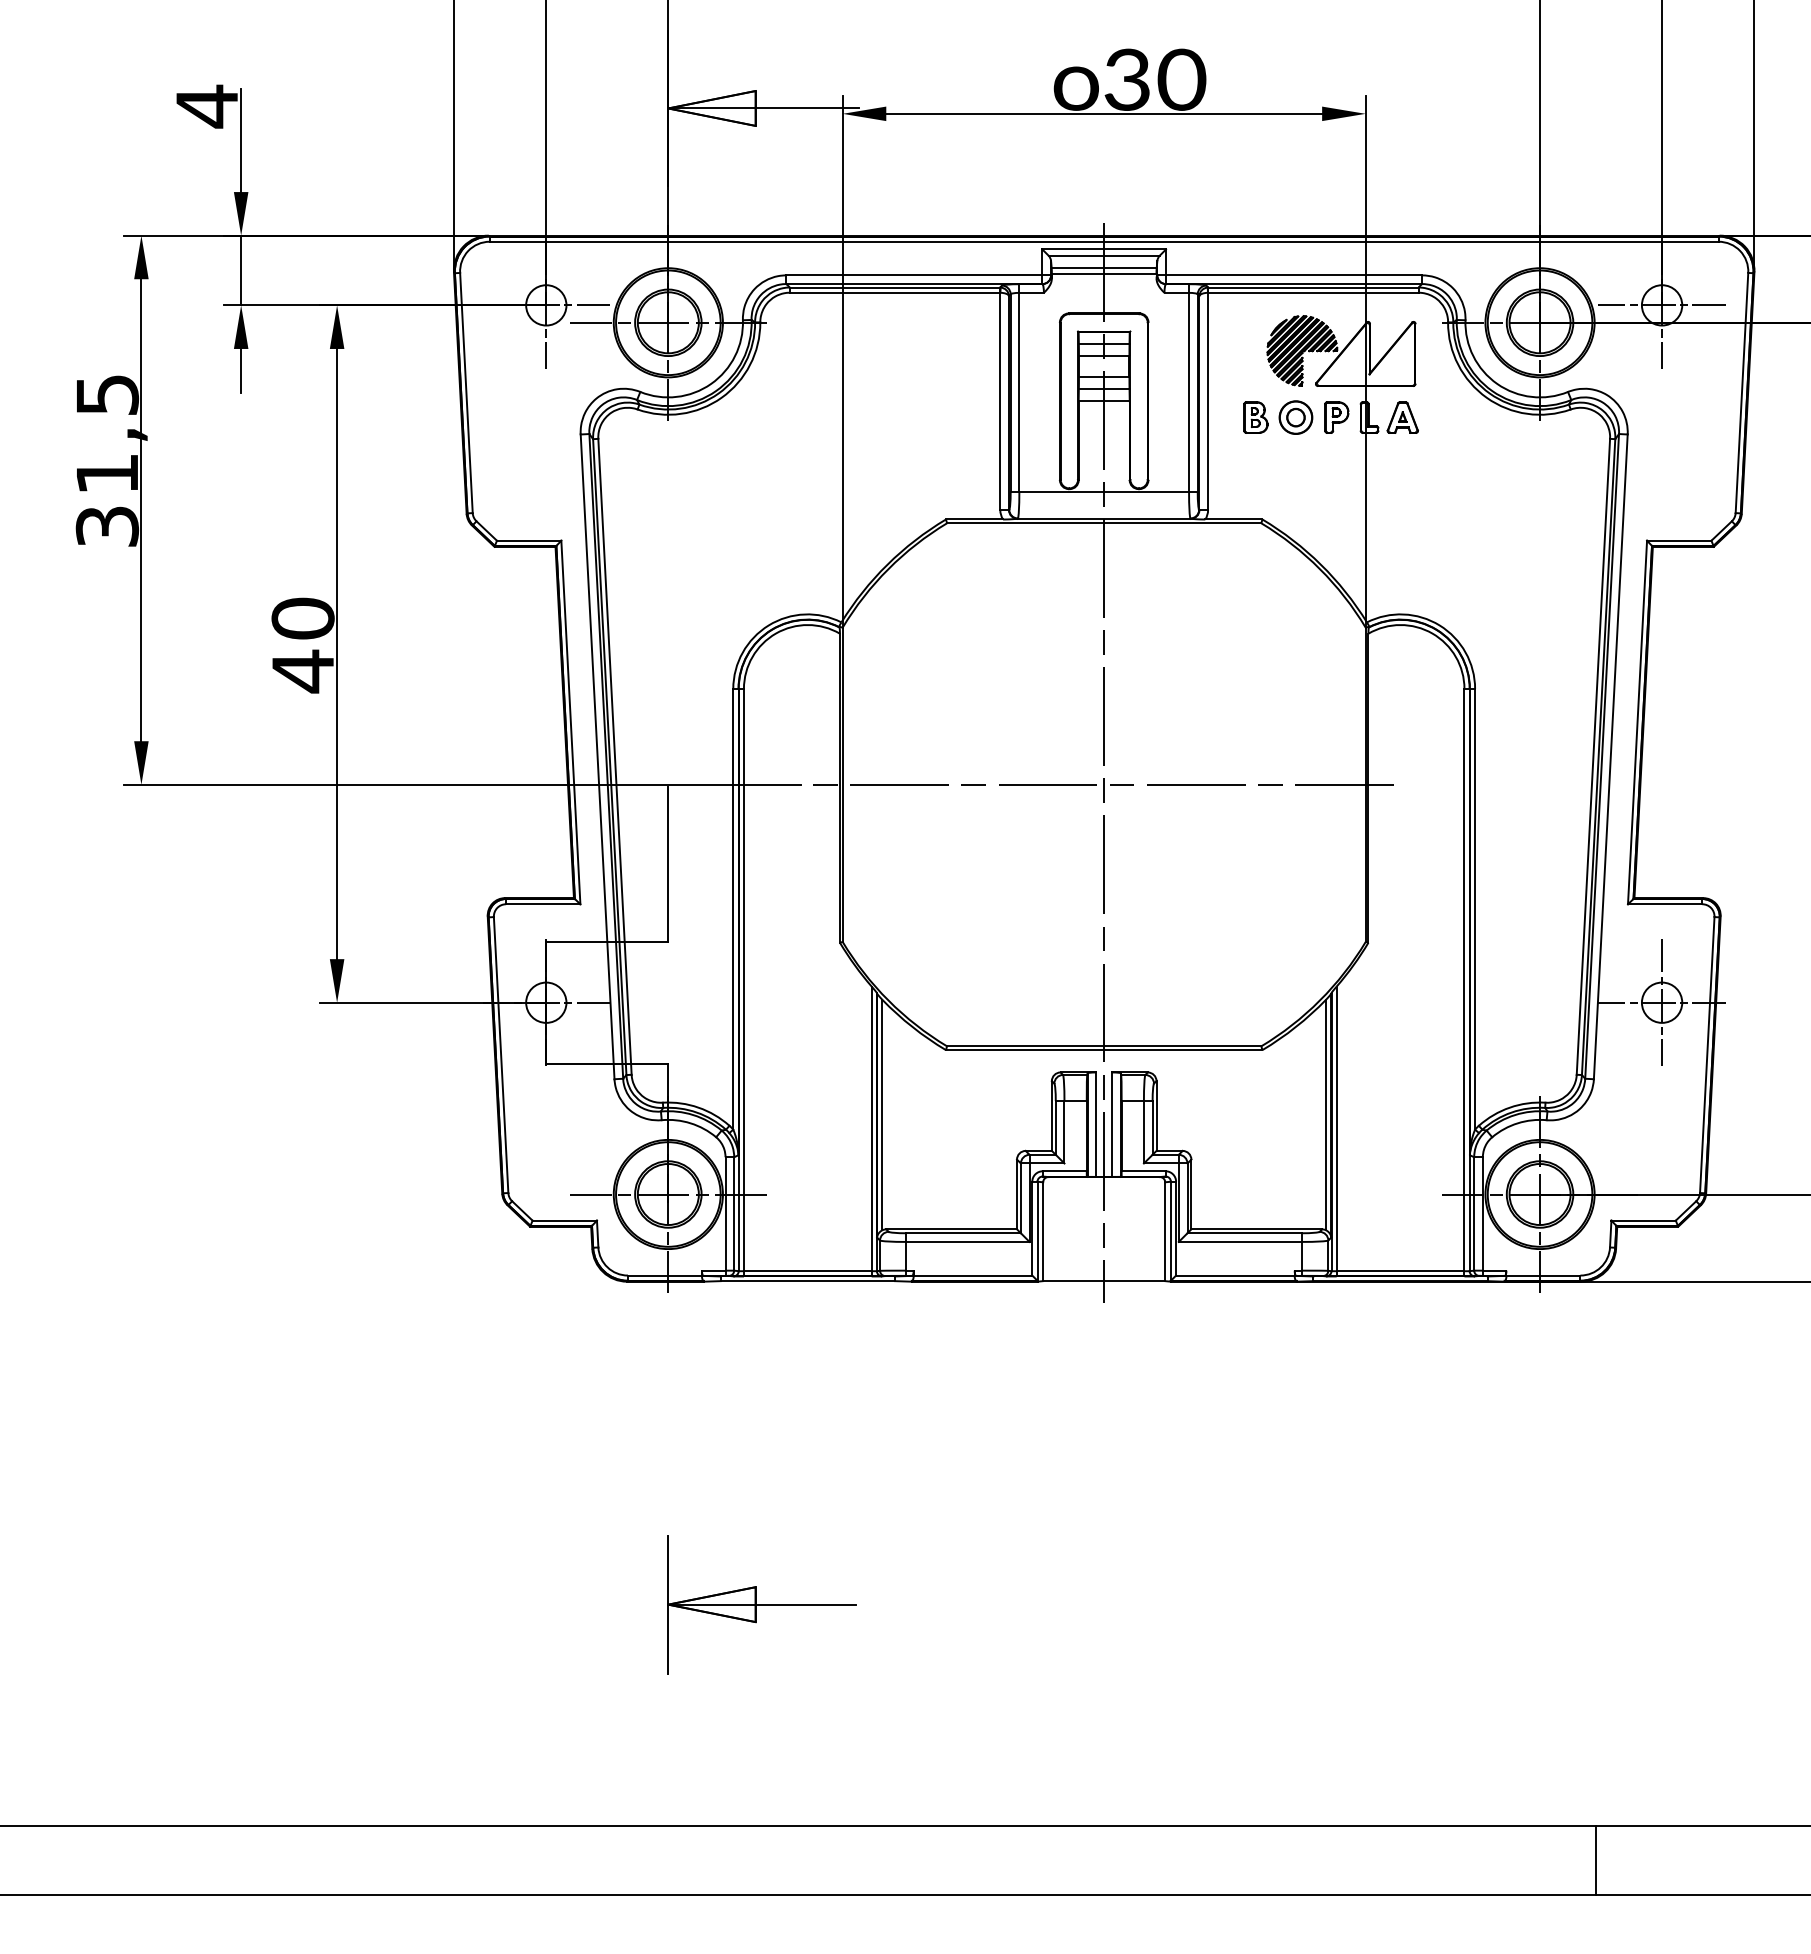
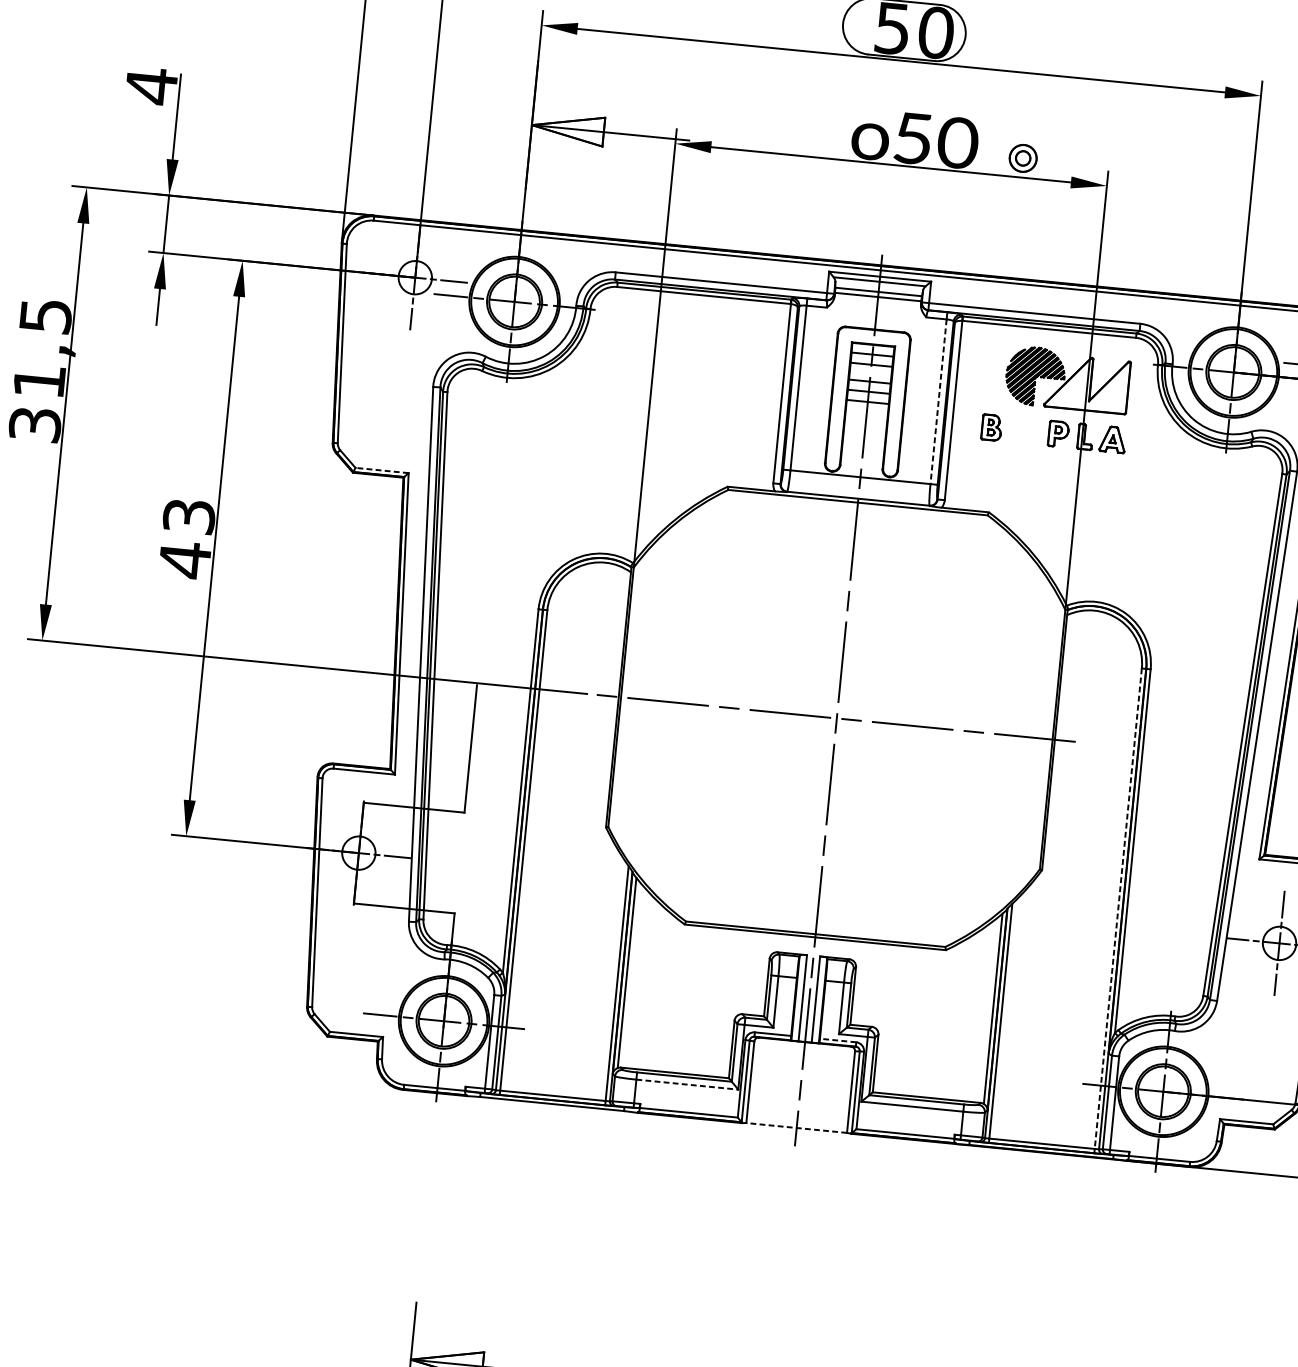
text: (1126, 79) -> (912, 138), 30 -> 50
line: (1189, 392) -> (938, 401), solid -> dashed
part: (1295, 417) -> (1022, 158), moved
line: (528, 540) -> (381, 470), solid -> dashed
text: (302, 618) -> (188, 516), 40 -> 43
line: (1464, 980) -> (1118, 909), solid -> dashed
line: (1143, 1171) -> (837, 1040), solid -> dashed
line: (967, 1241) -> (687, 1084), solid -> dashed
line: (1103, 1281) -> (796, 1128), solid -> dashed

